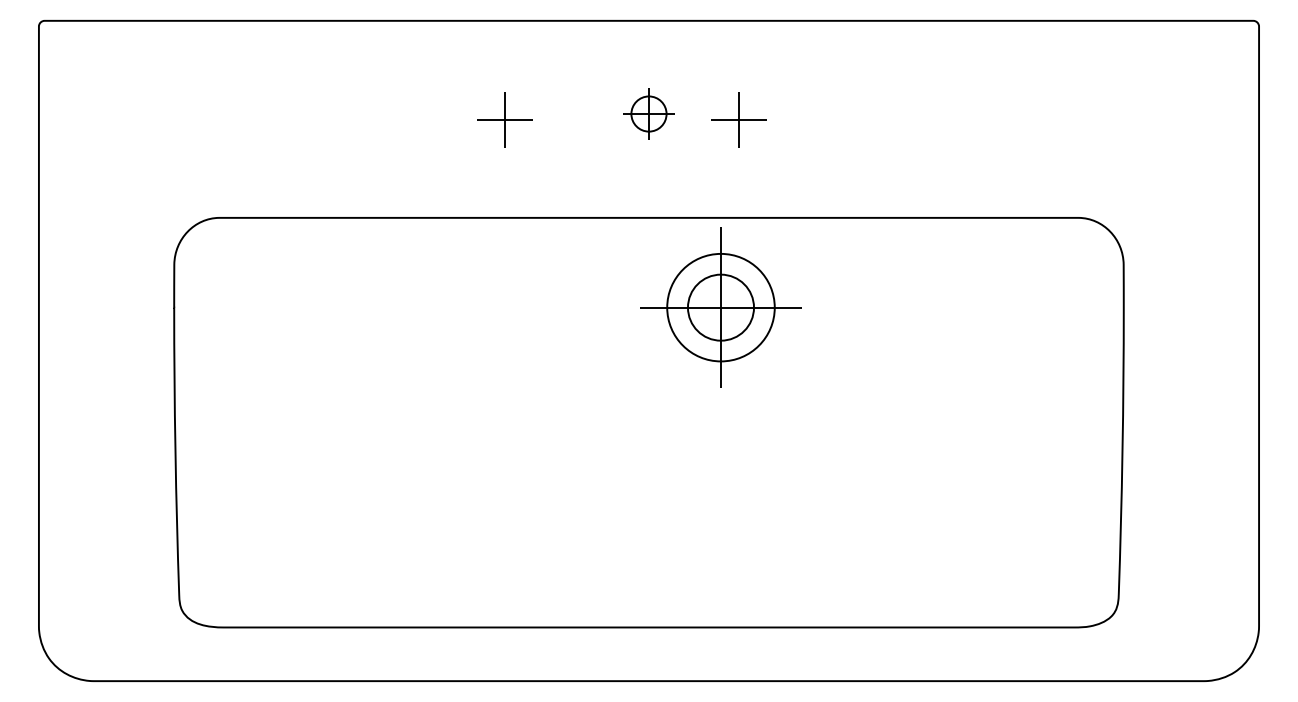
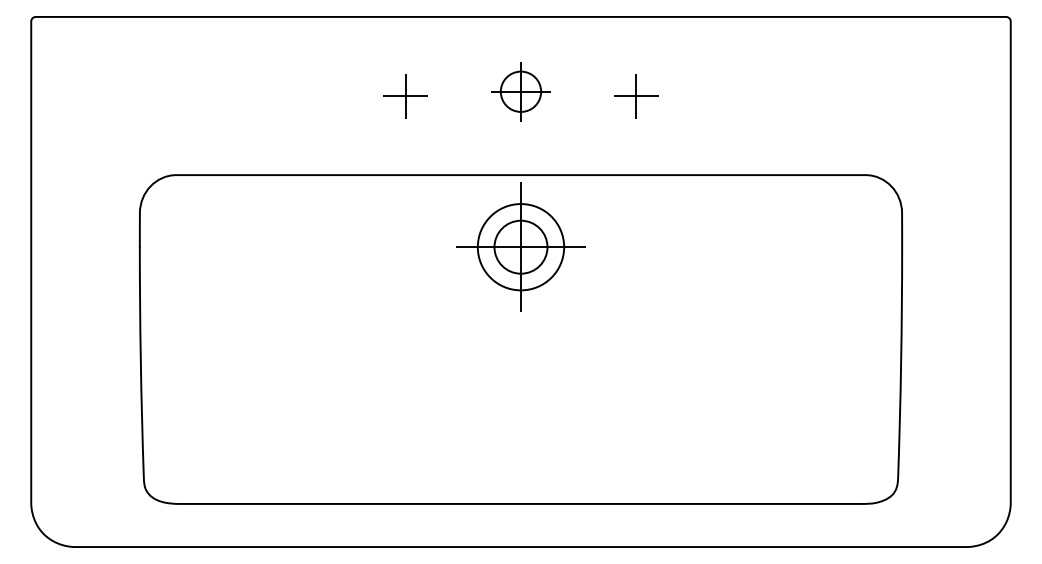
part: (648, 113) -> (520, 91), size x1.43
part: (738, 119) -> (636, 96), moved
part: (720, 307) -> (520, 247), moved

